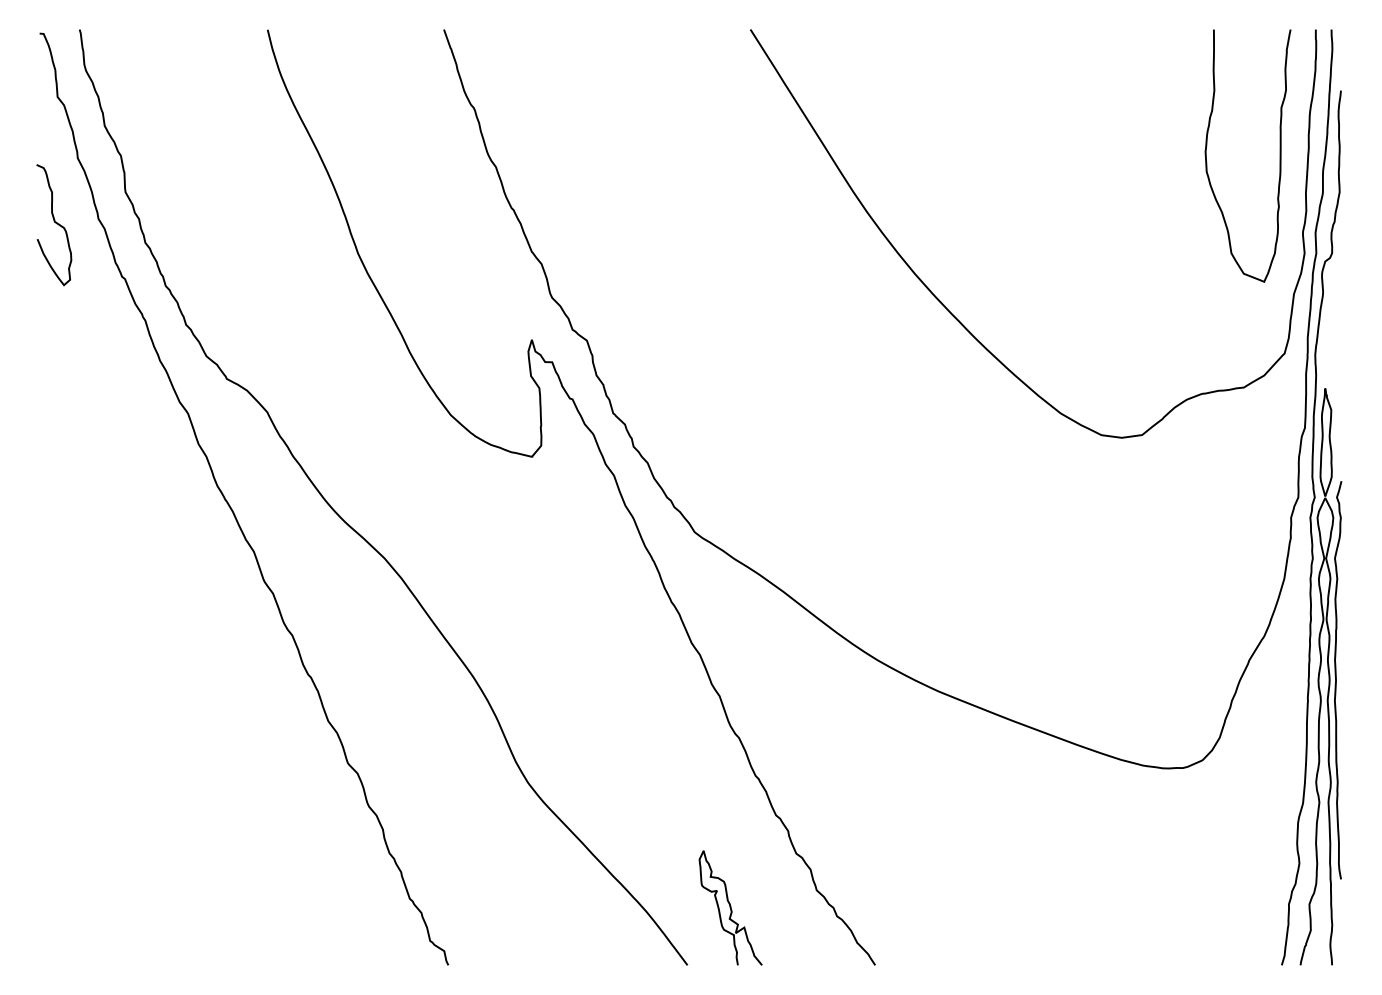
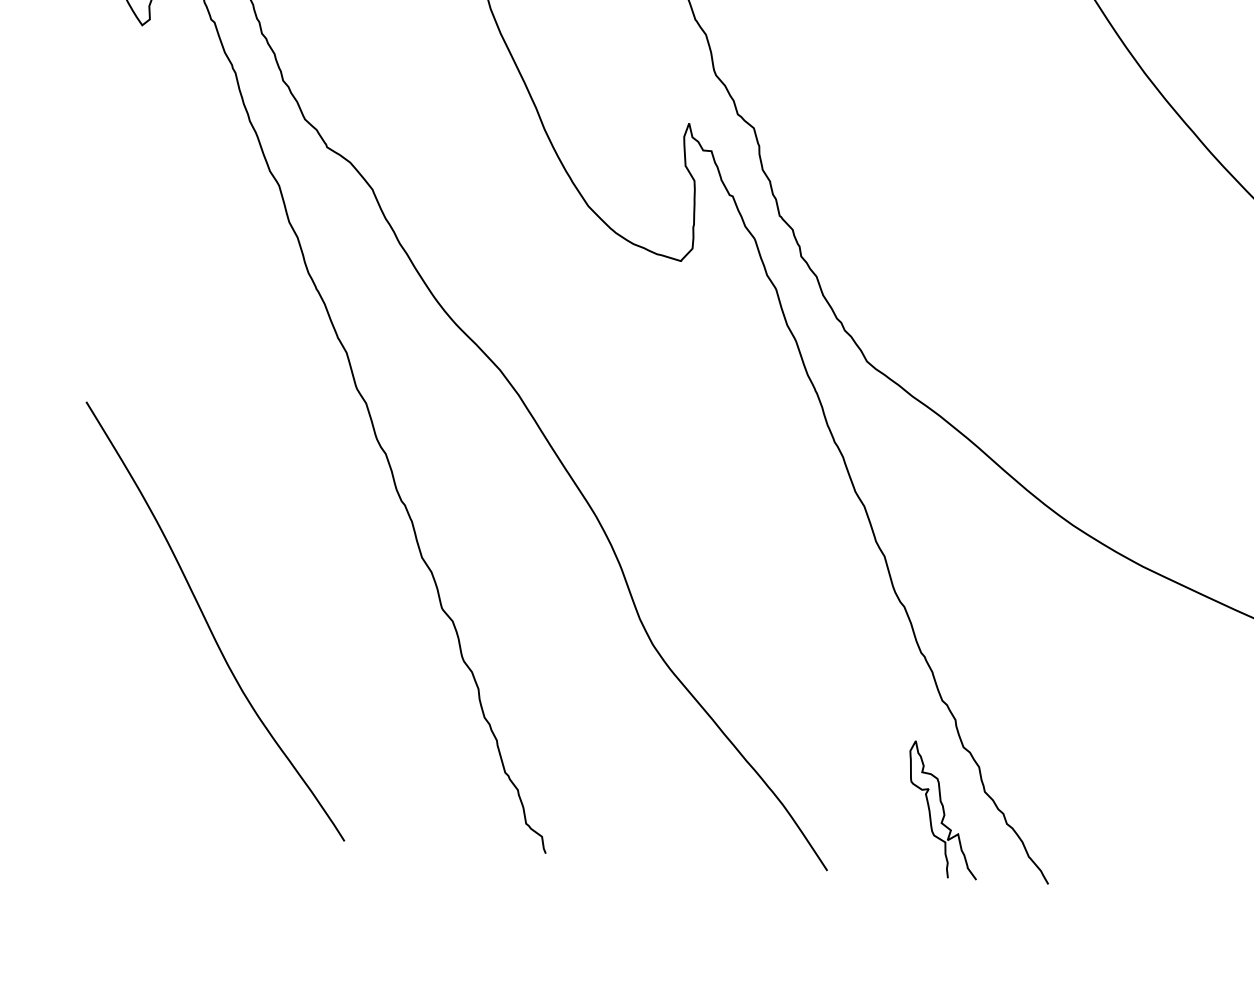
curve: (151, 788) -> (209, 624), added
curve: (730, 907) -> (943, 809), moved

